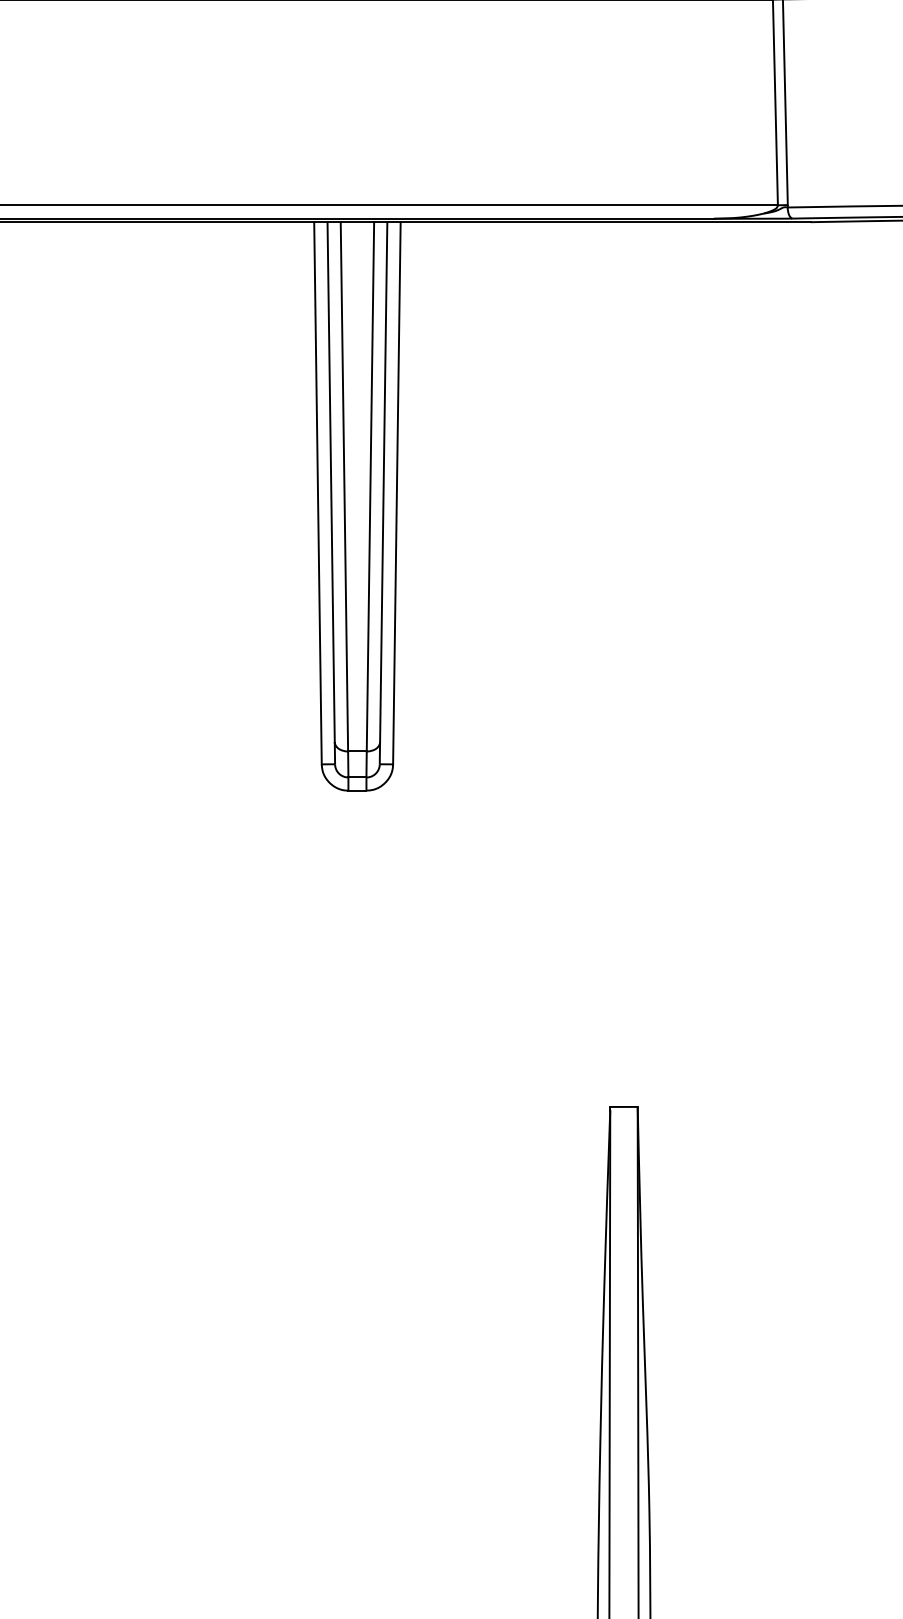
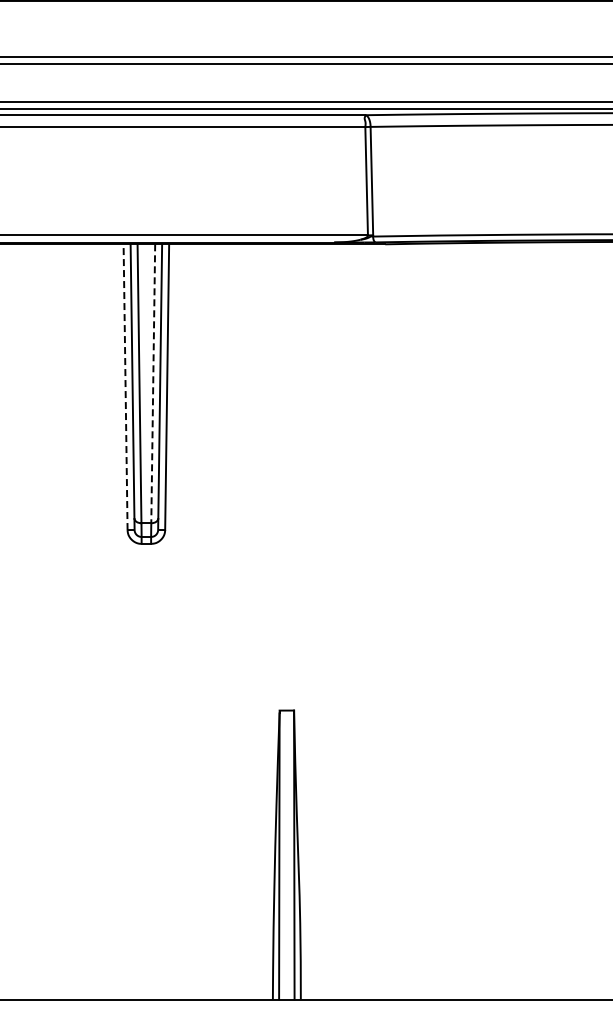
line: (370, 488) -> (153, 384), solid -> dashed
line: (317, 493) -> (125, 387), solid -> dashed

